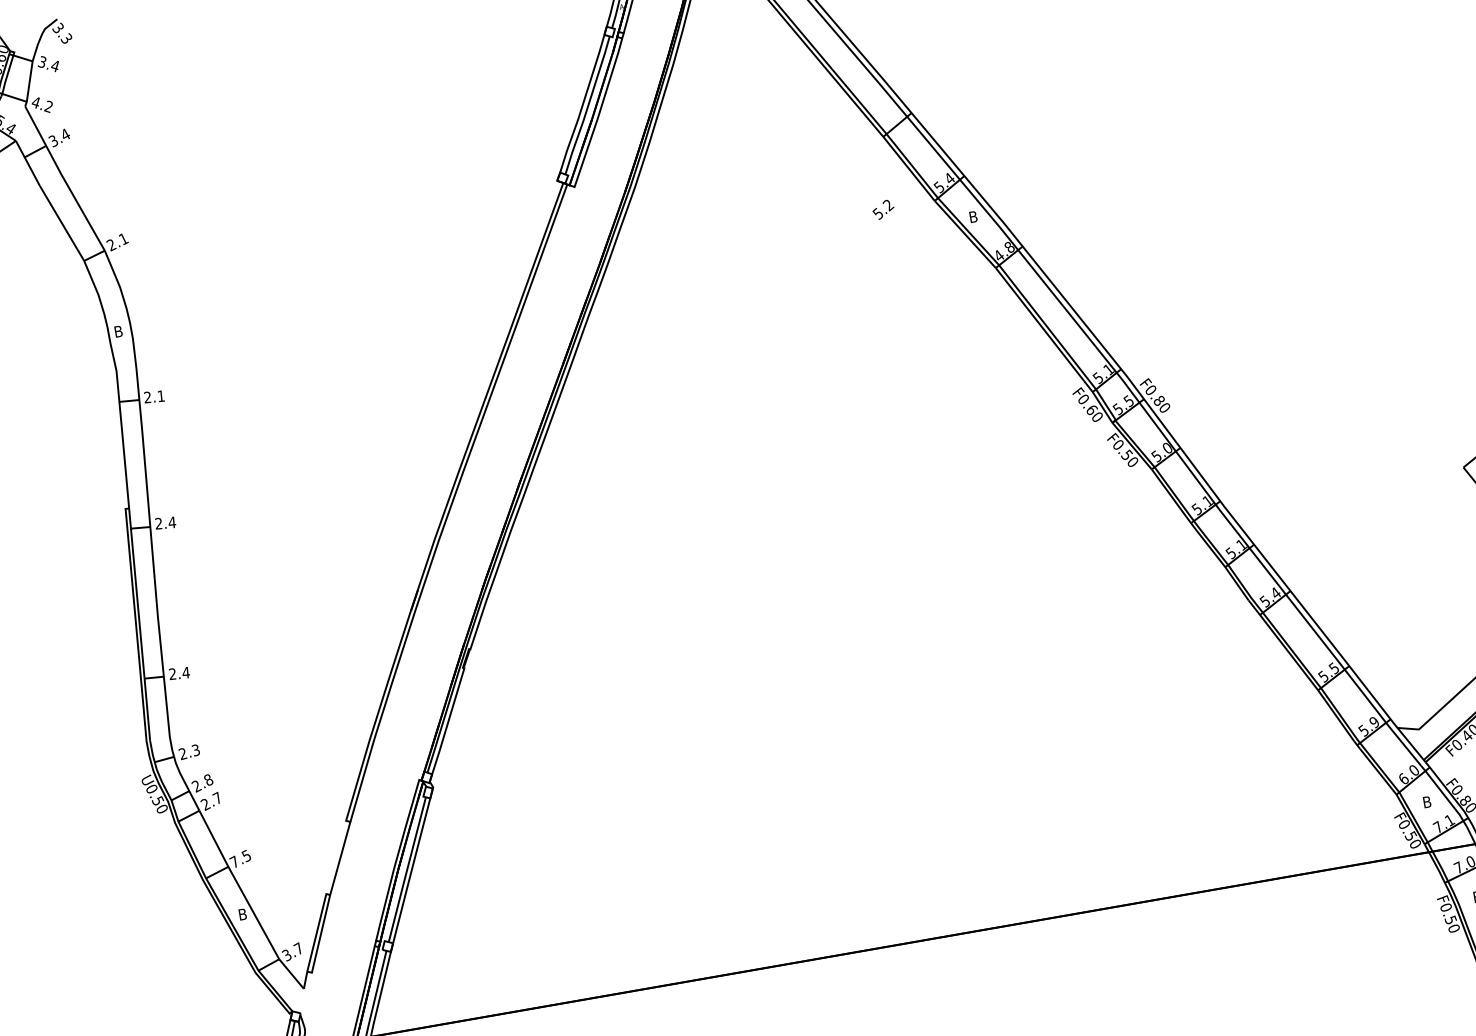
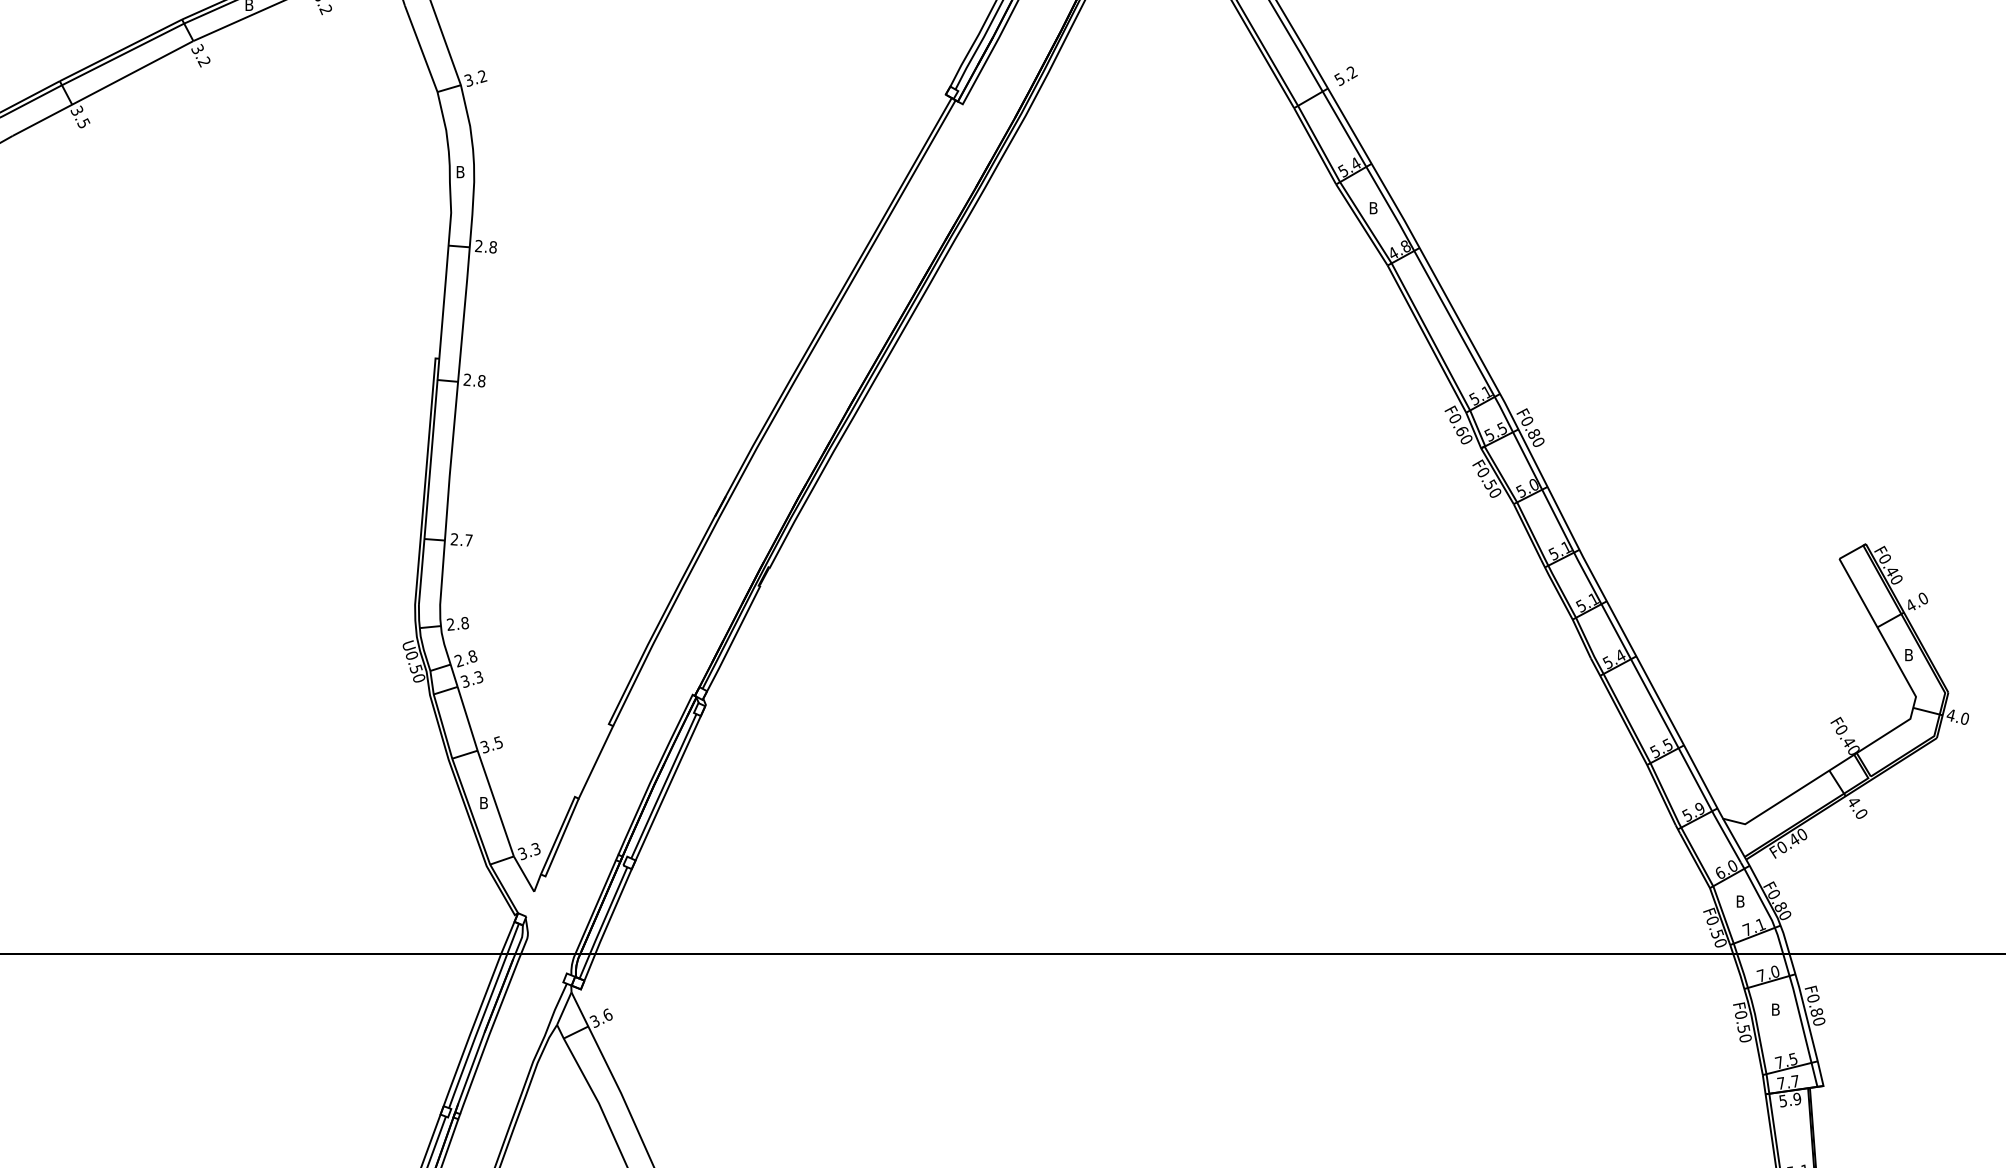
text: (882, 209) -> (1345, 75), moved
text: (117, 242) -> (475, 78), 2.1 -> 3.2
text: (160, 396) -> (492, 247), 2.1 -> 2.8
text: (172, 522) -> (481, 381), 2.4 -> 2.8
text: (185, 672) -> (468, 540), 2.4 -> 2.7
text: (195, 750) -> (464, 623), 2.3 -> 2.8
text: (211, 801) -> (471, 679), 2.7 -> 3.3
text: (234, 861) -> (484, 746), 7.5 -> 3.5
text: (298, 948) -> (535, 848), 3.7 -> 3.3

